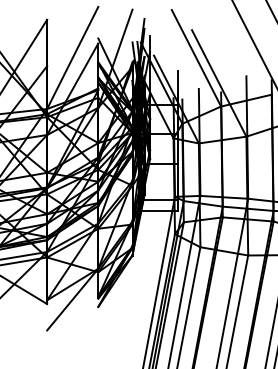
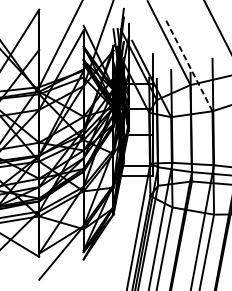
line: (219, 83) -> (189, 65), solid -> dashed

